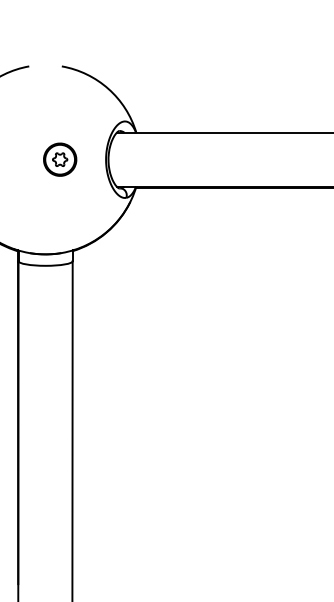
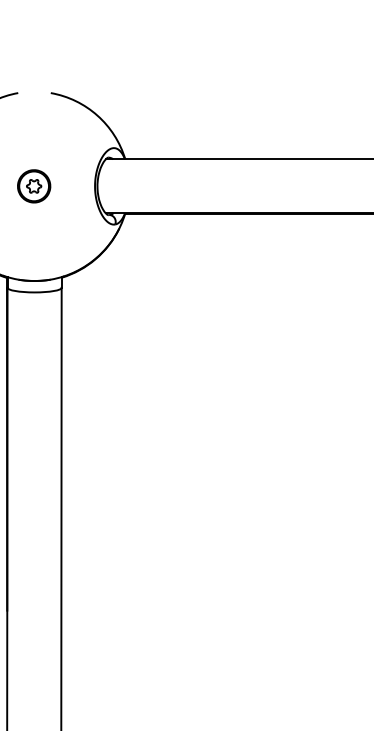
part: (60, 159) -> (34, 186), moved

